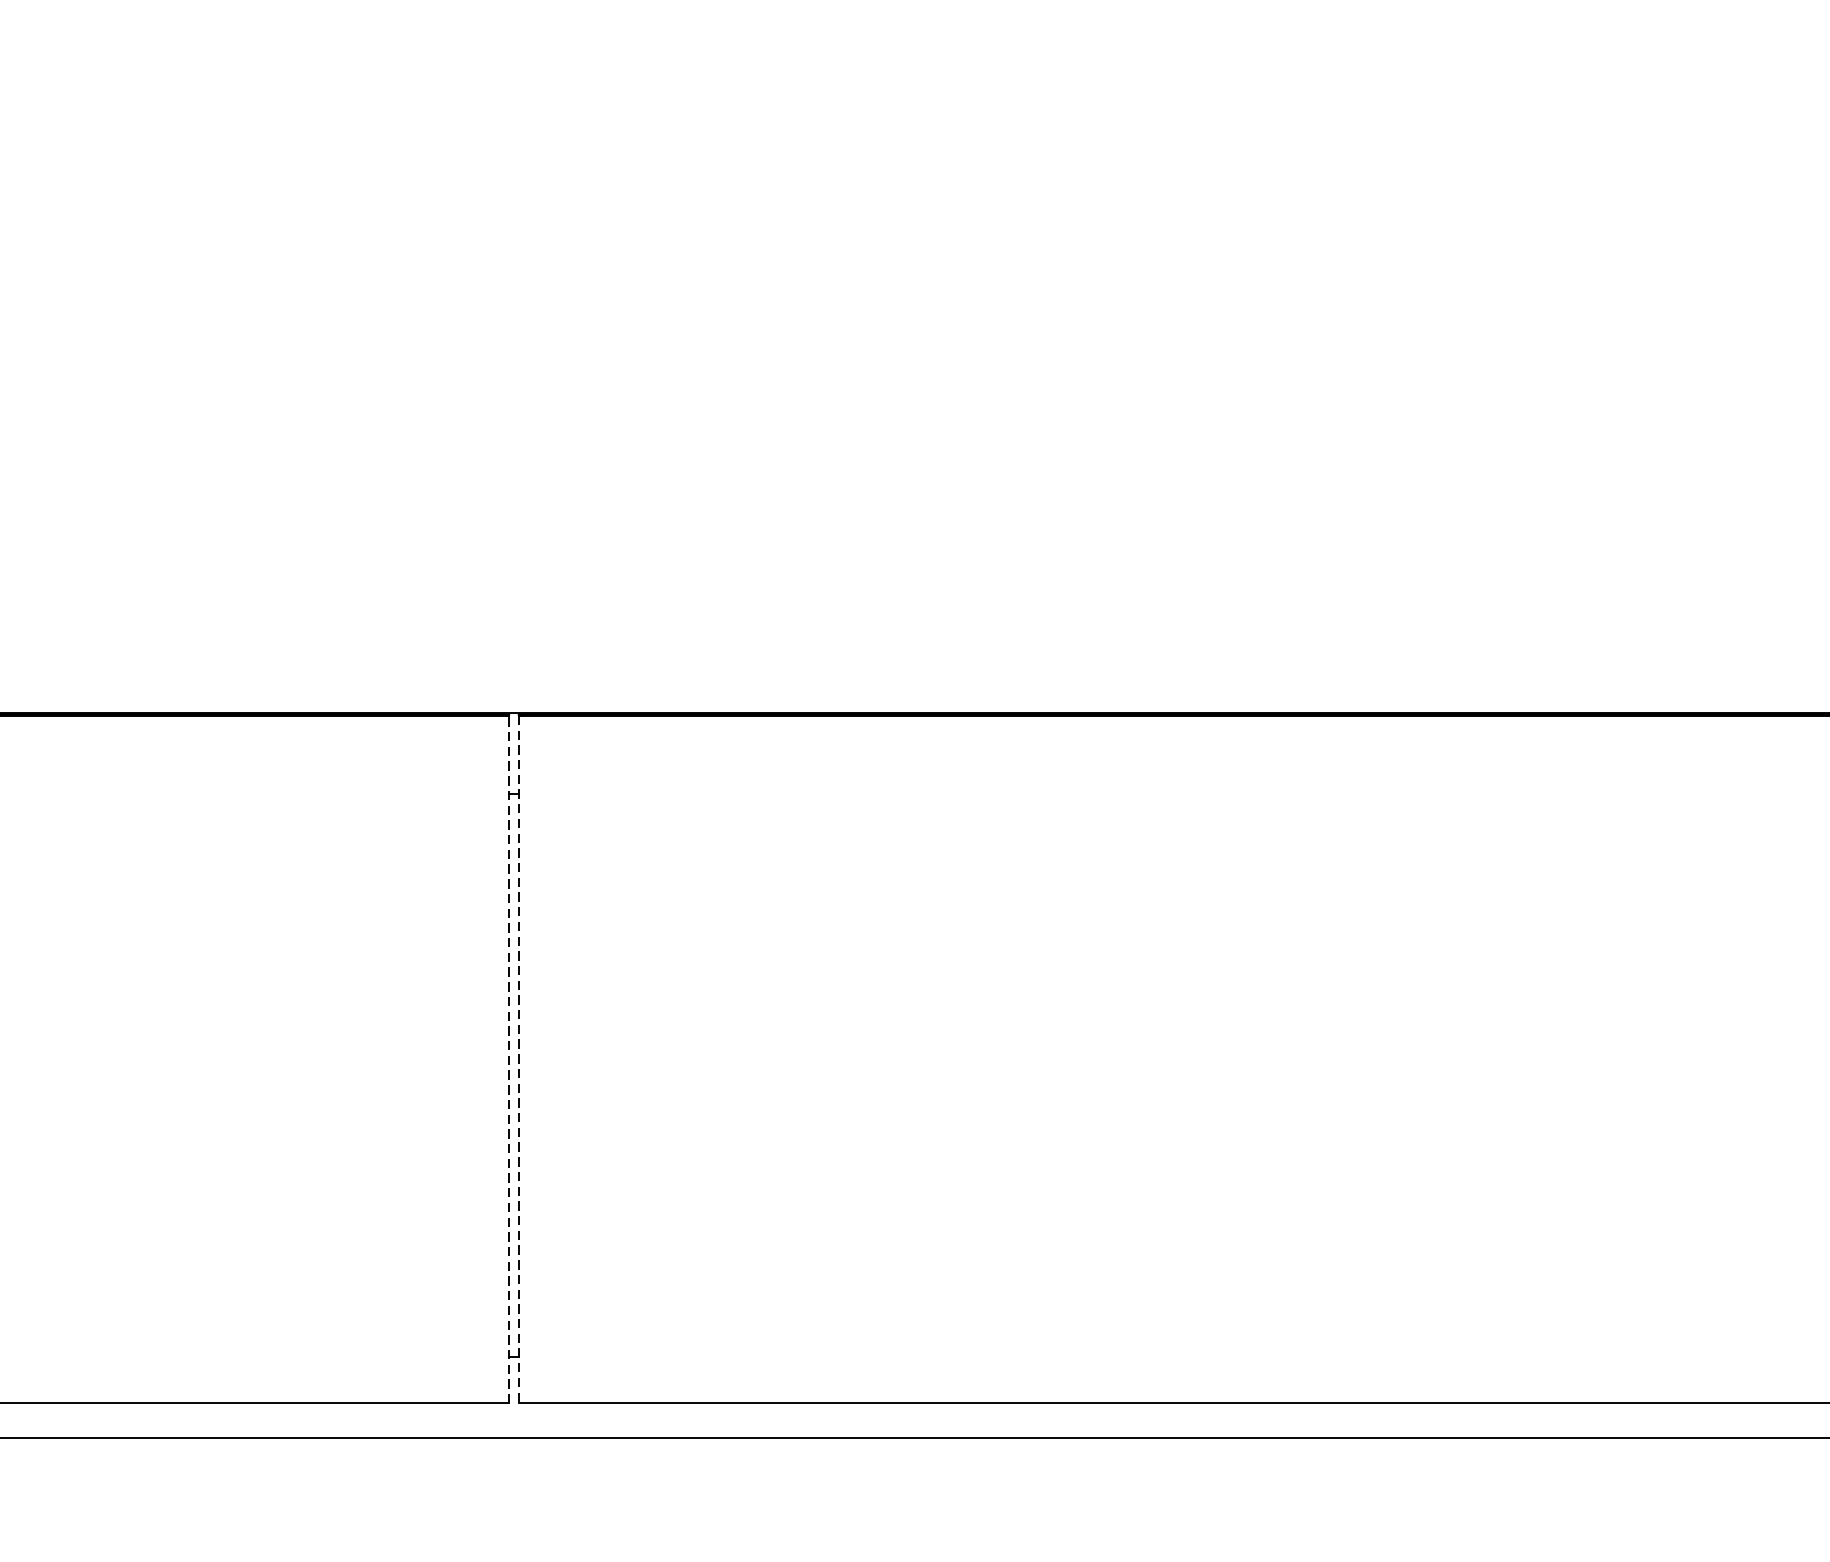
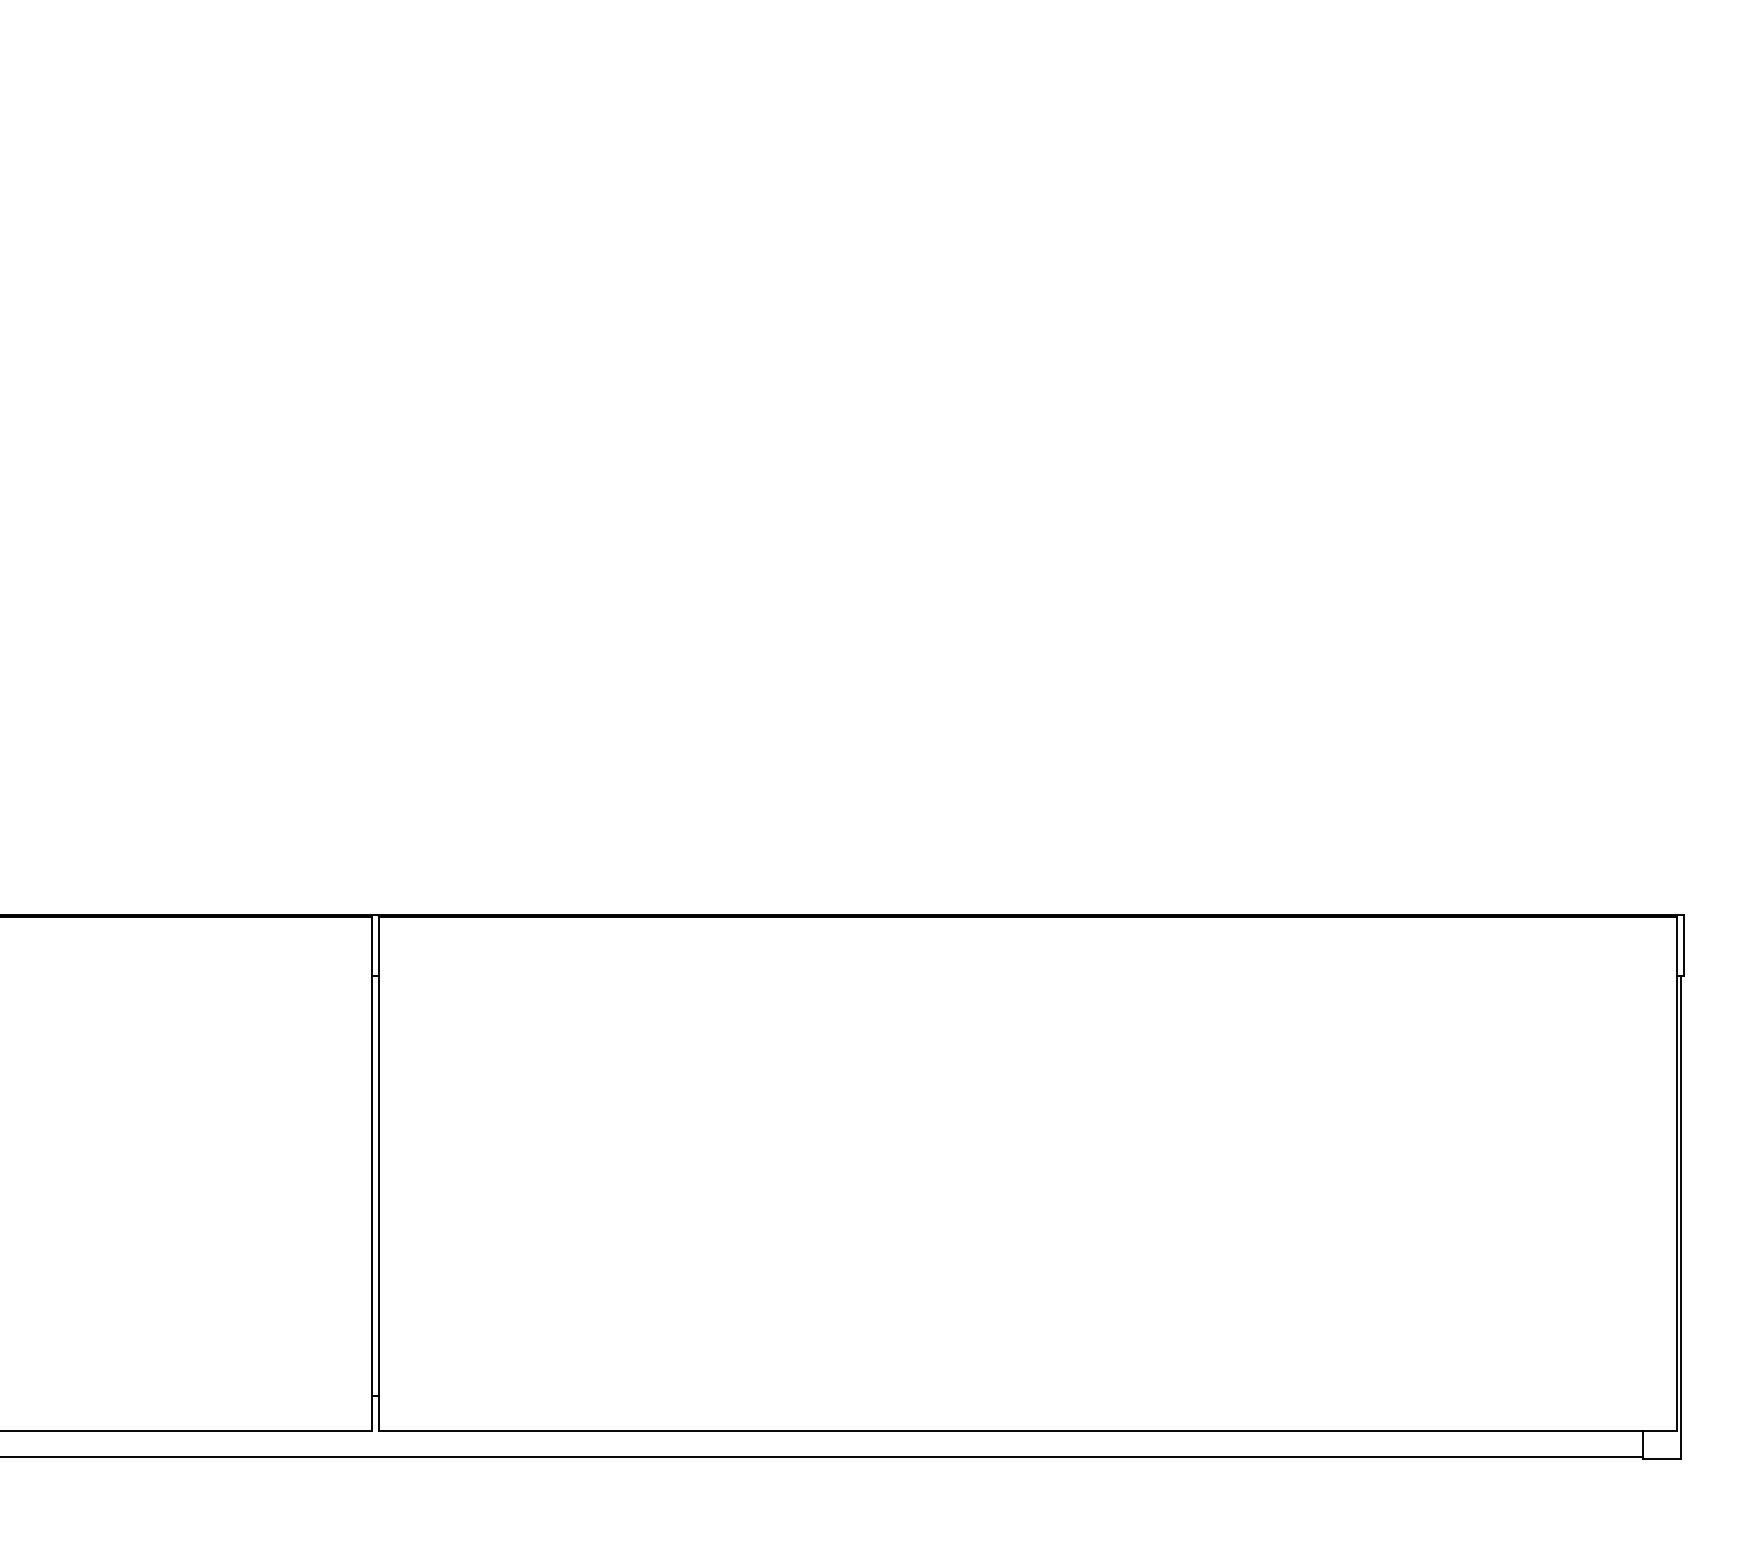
line: (509, 1059) -> (371, 1173), dashed -> solid
line: (518, 1060) -> (378, 1174), dashed -> solid

